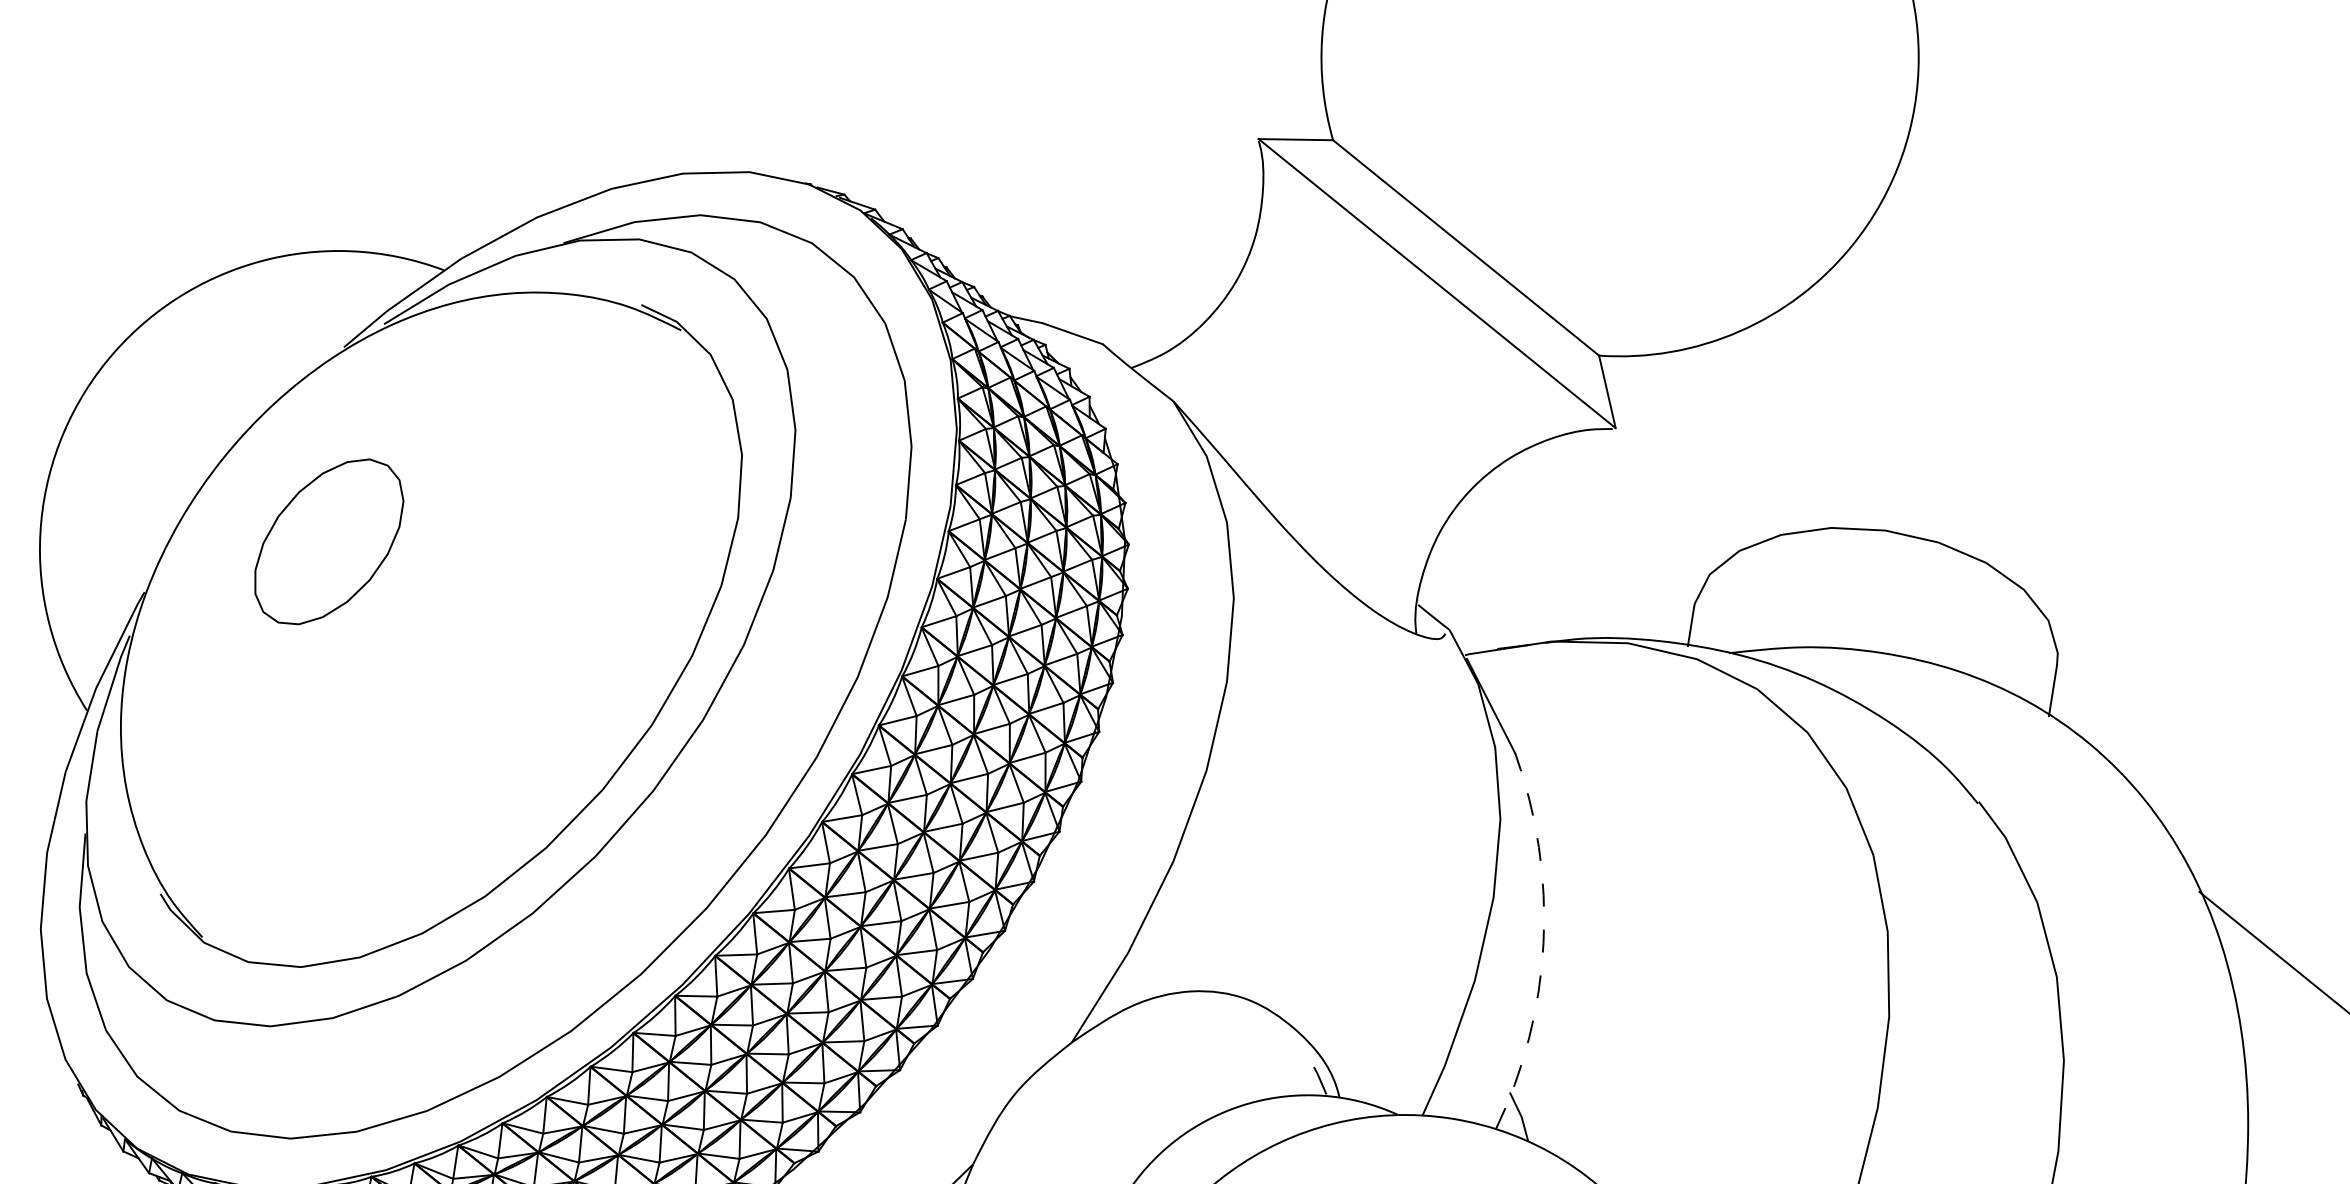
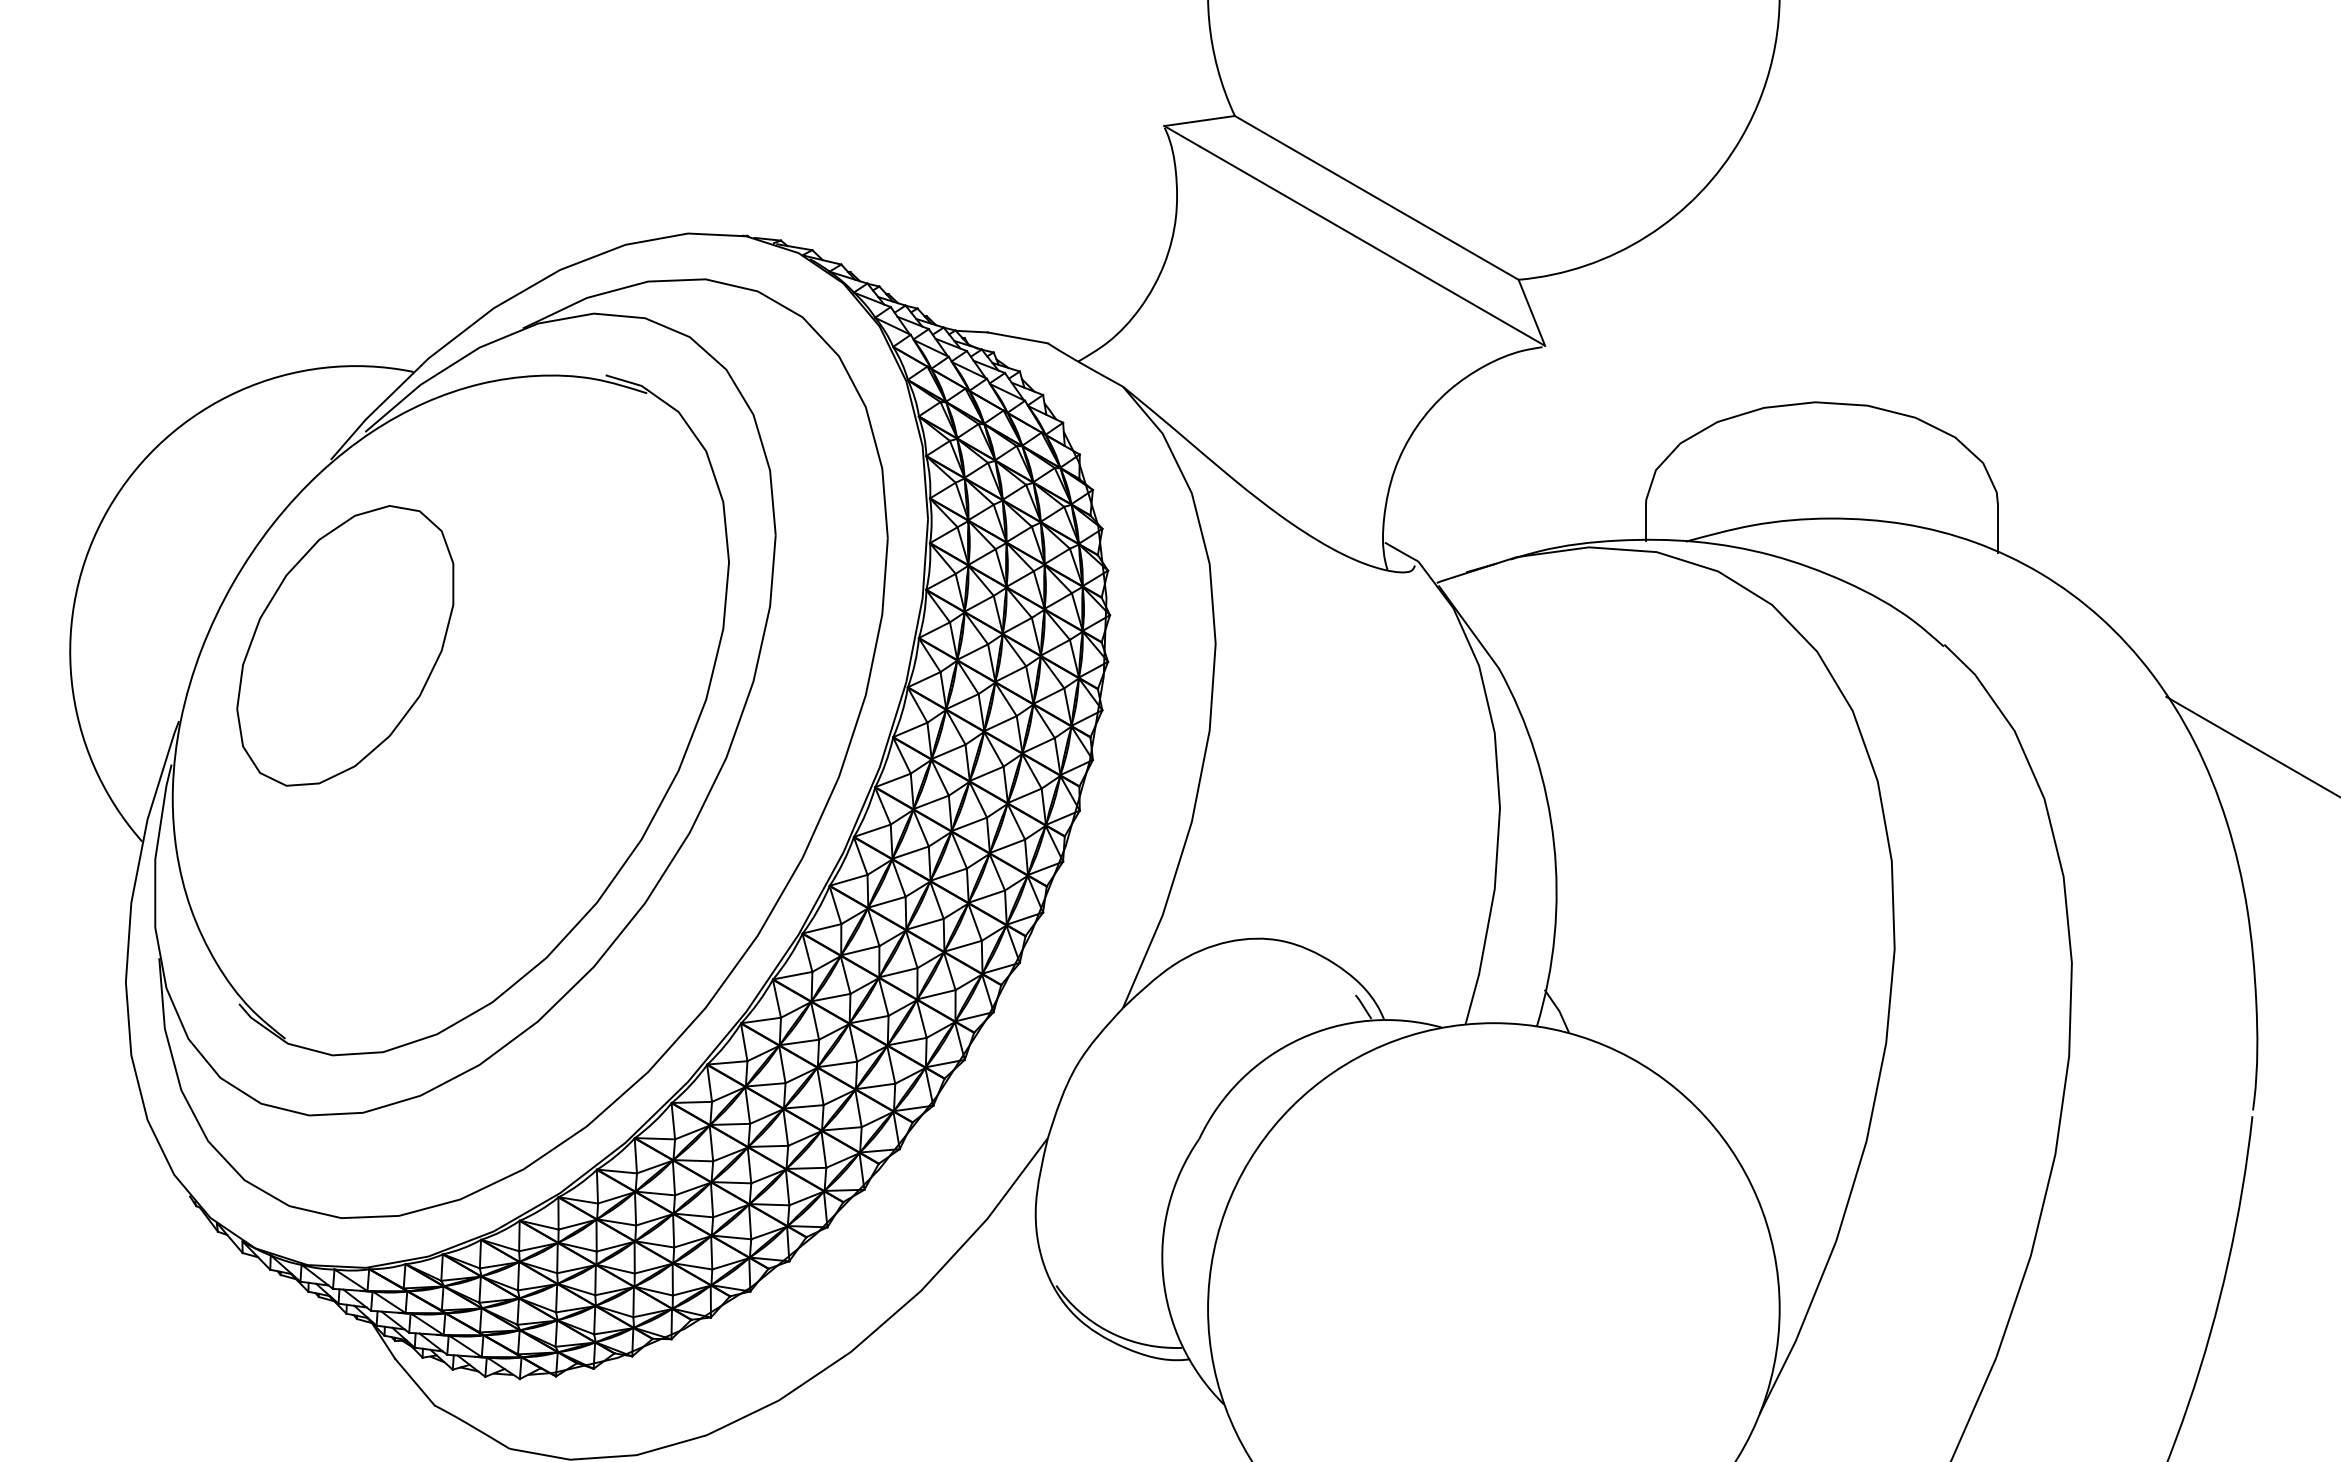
part: (328, 541) -> (345, 645), size x1.67
arc: (1544, 943) -> (1554, 843), dashed -> solid

